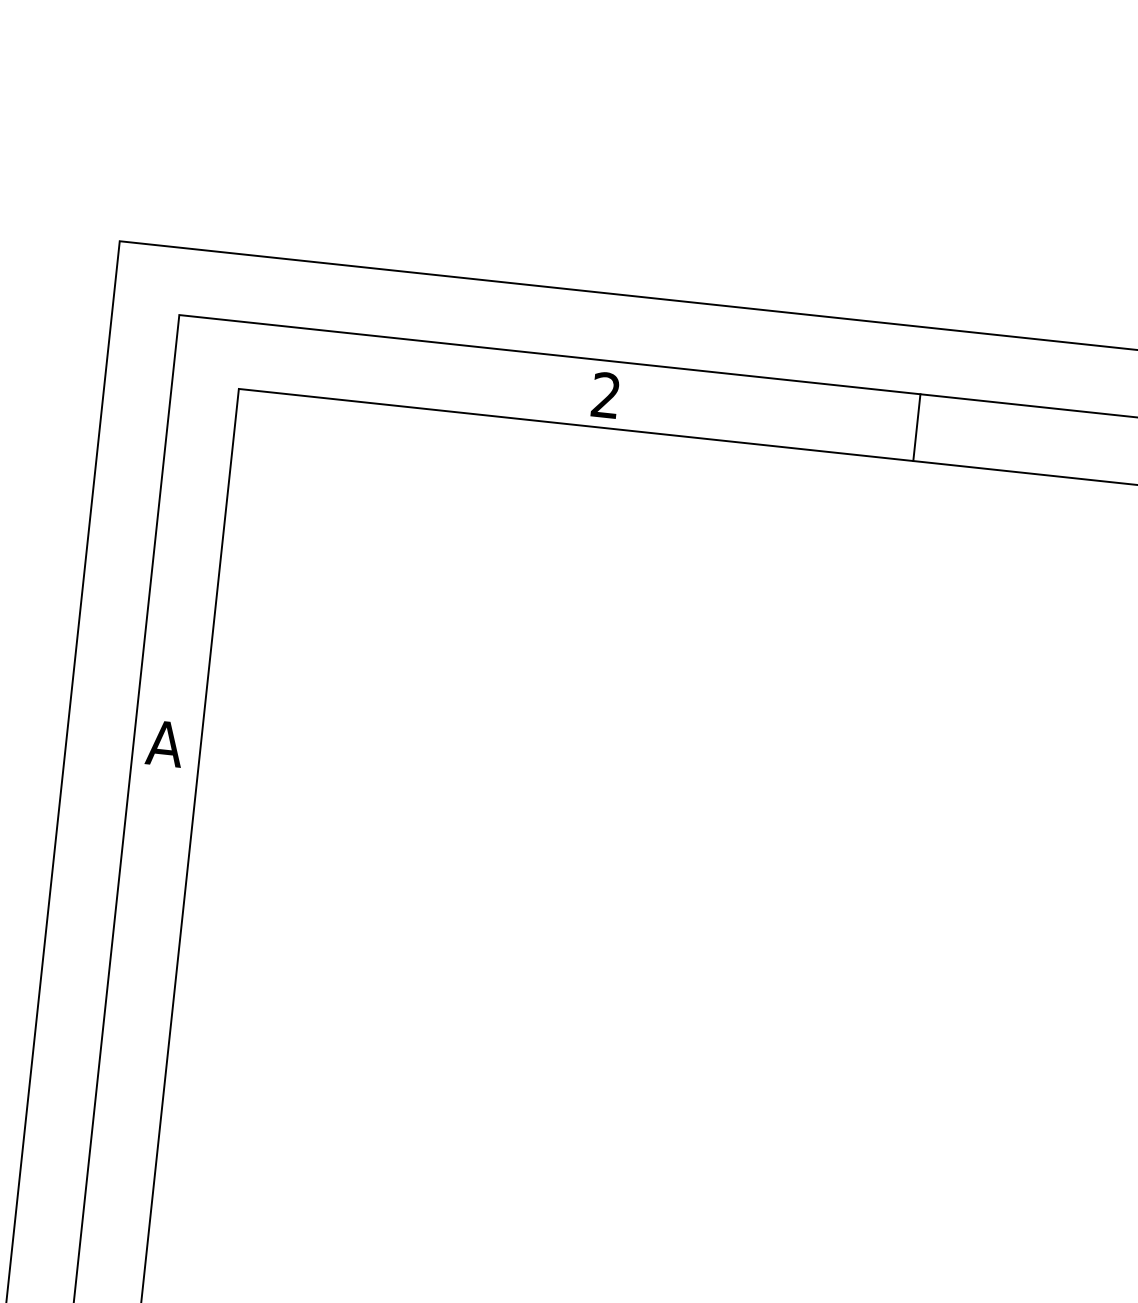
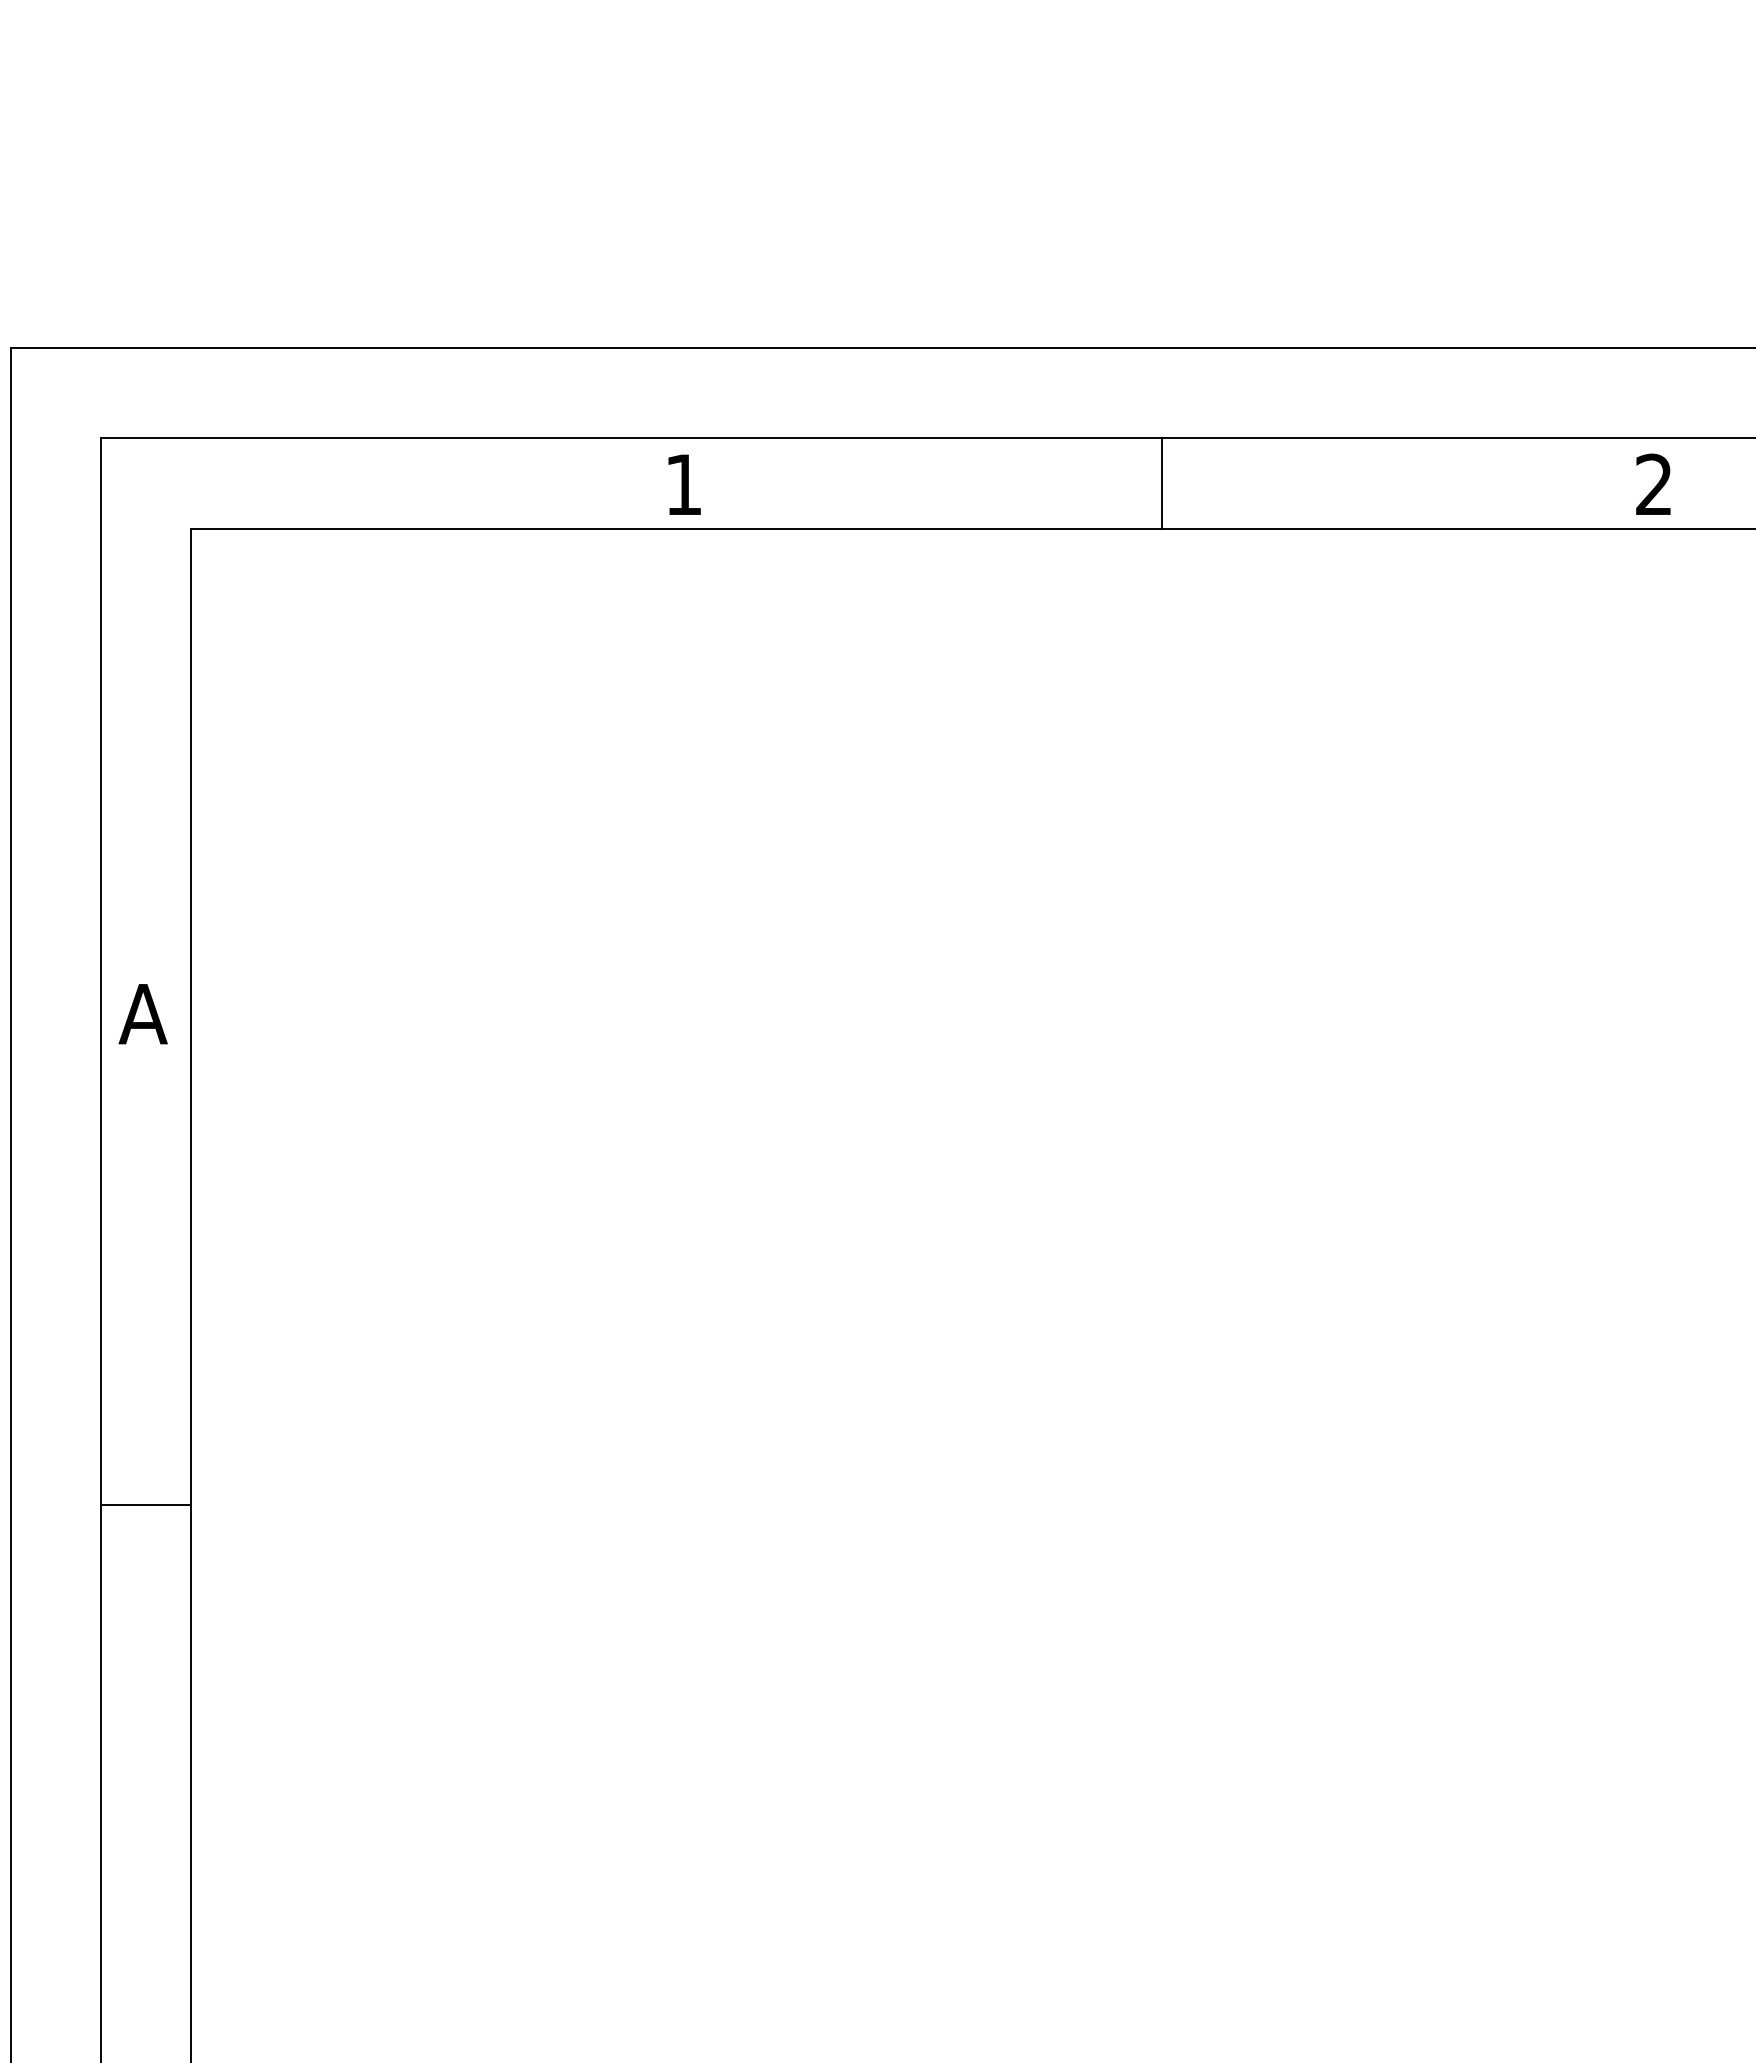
text: (605, 394) -> (682, 483), 2 -> 1
line: (916, 427) -> (1161, 483), moved
line: (128, 1106) -> (146, 1505), added

